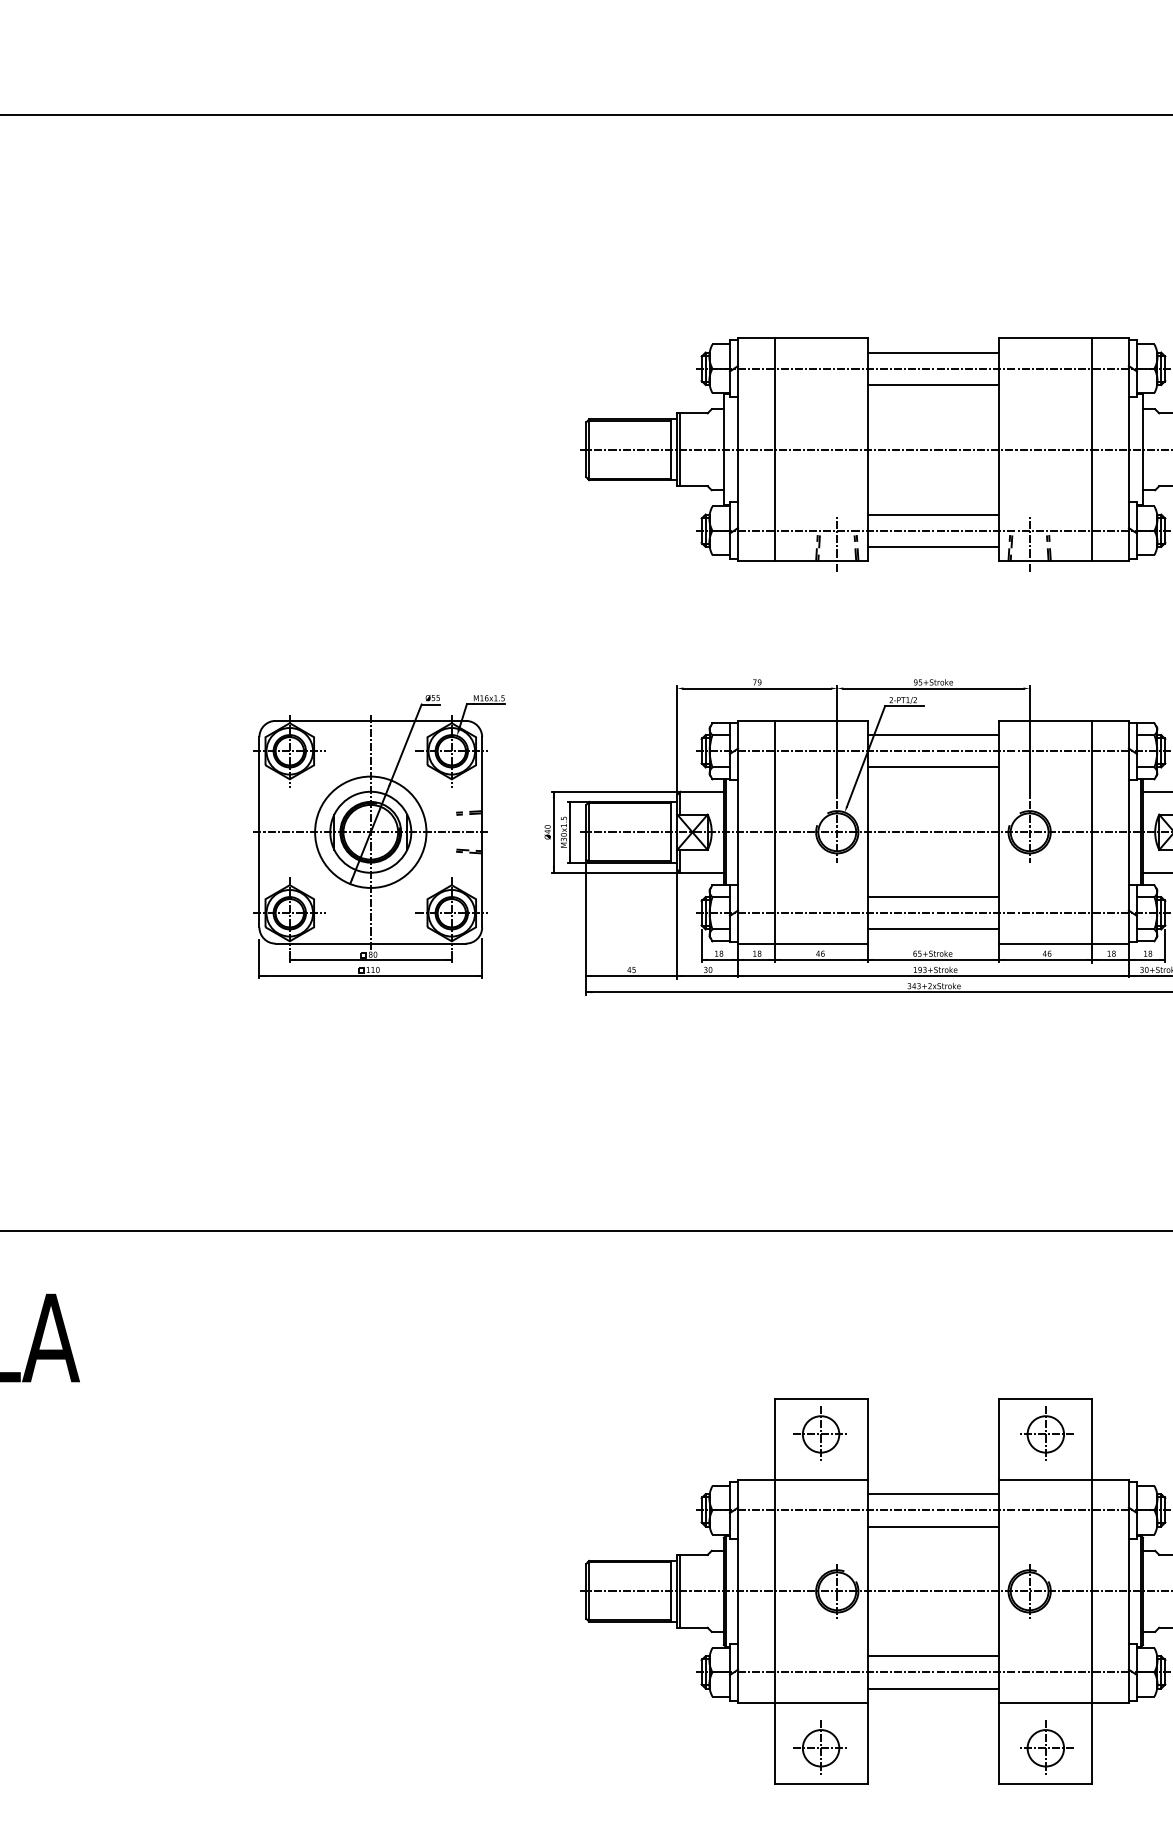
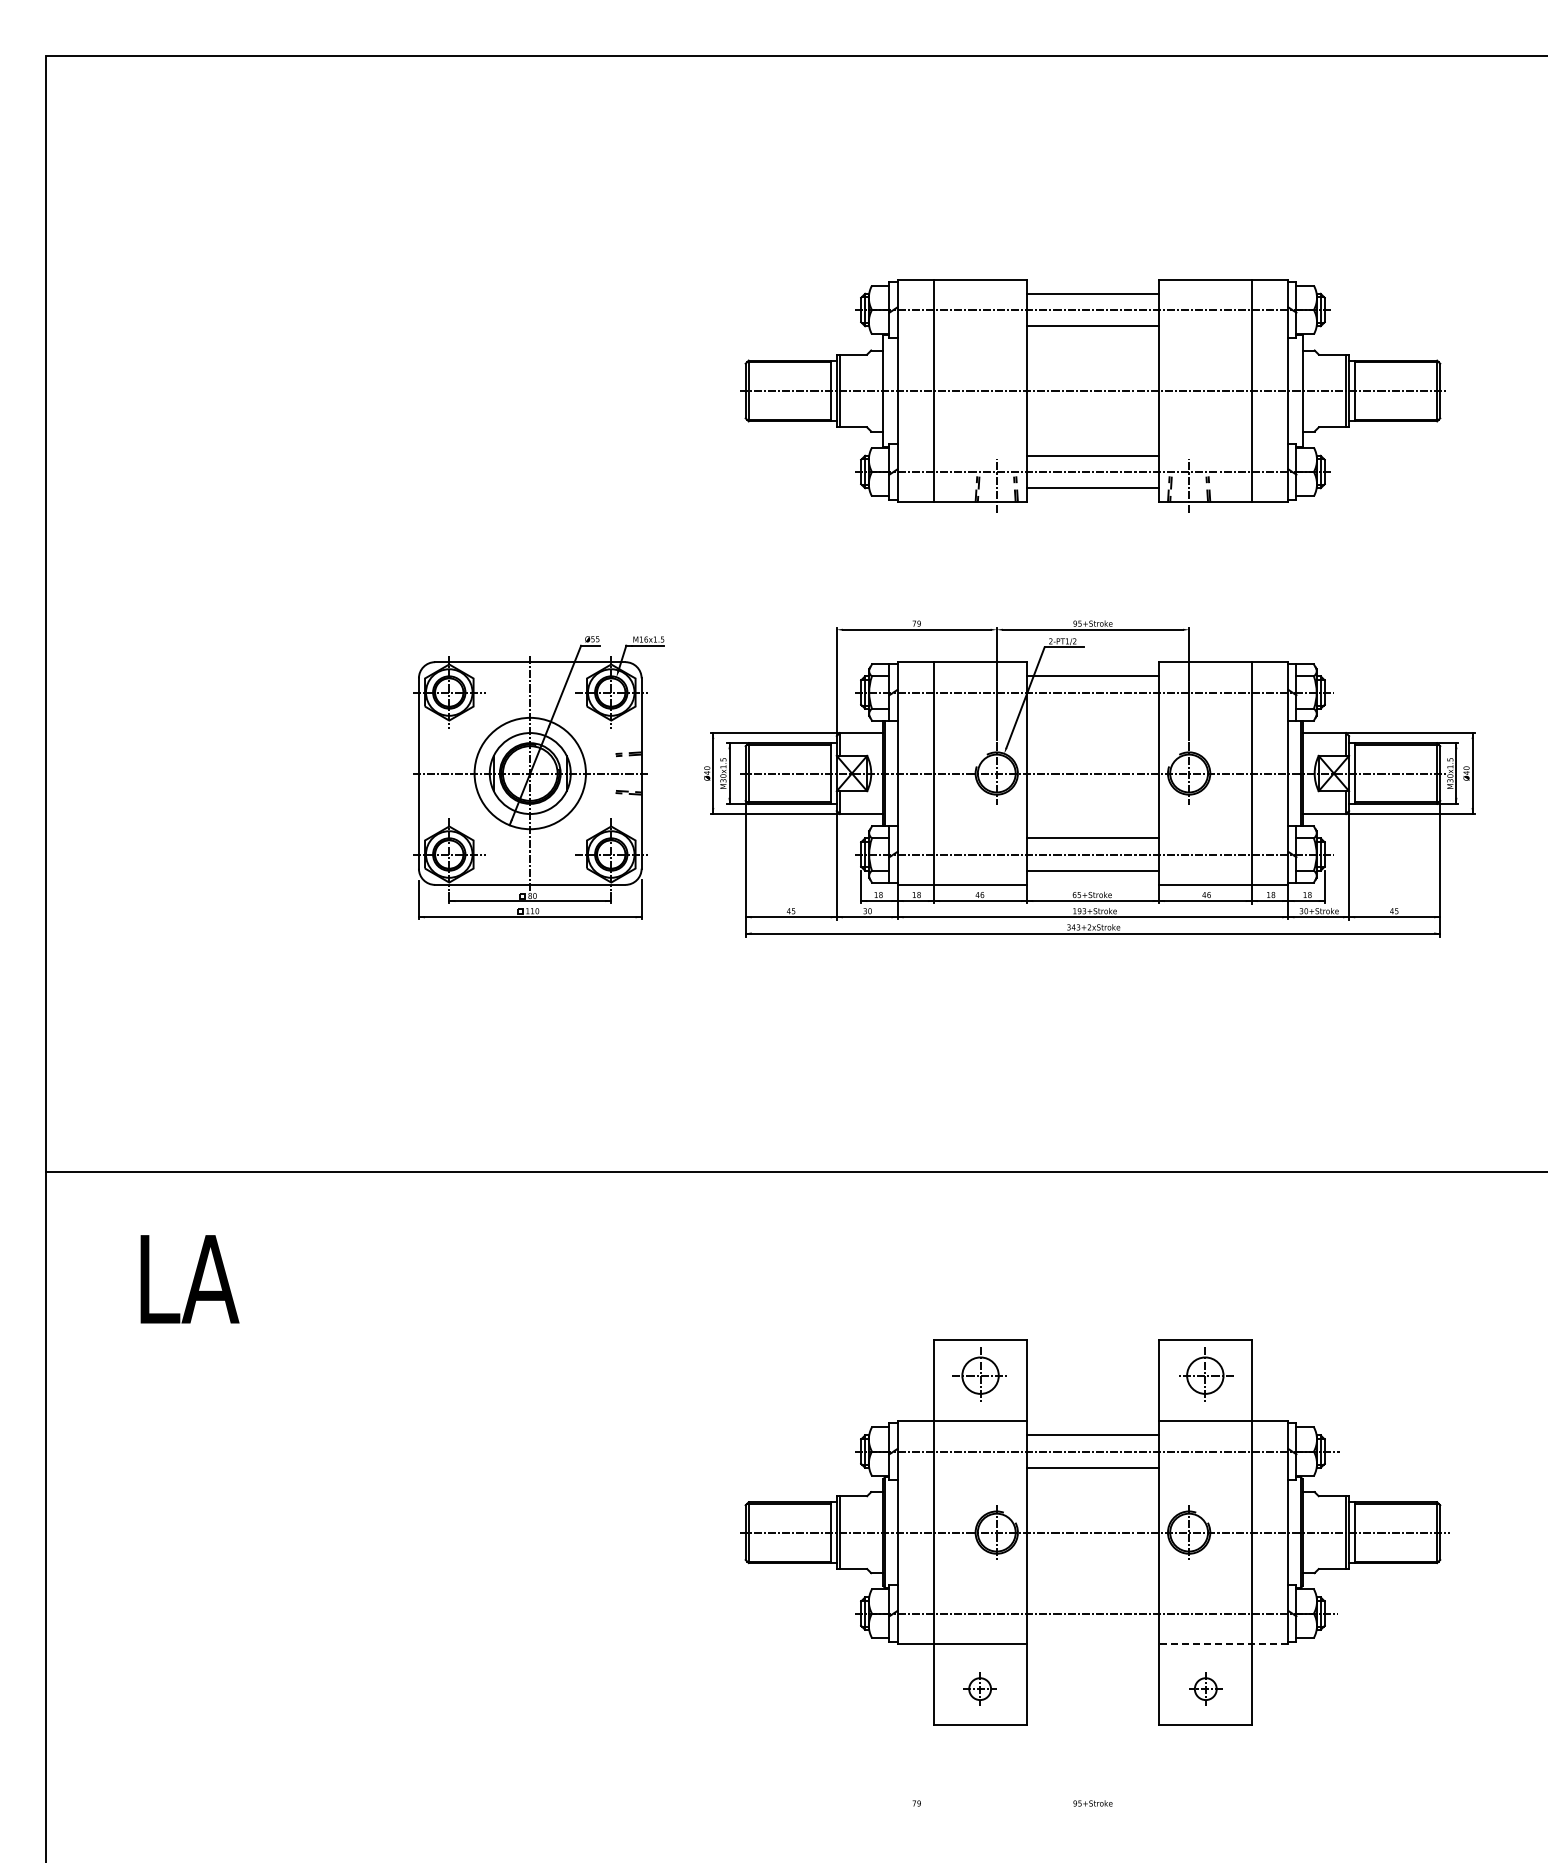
line: (933, 767) -> (1092, 708), removed
line: (933, 1656) -> (1092, 1597), removed
line: (933, 1688) -> (1092, 1629), removed
line: (1064, 1702) -> (1223, 1643), solid -> dashed
part: (820, 1747) -> (979, 1688), size x0.6
part: (1047, 1747) -> (1206, 1688), size x0.6

